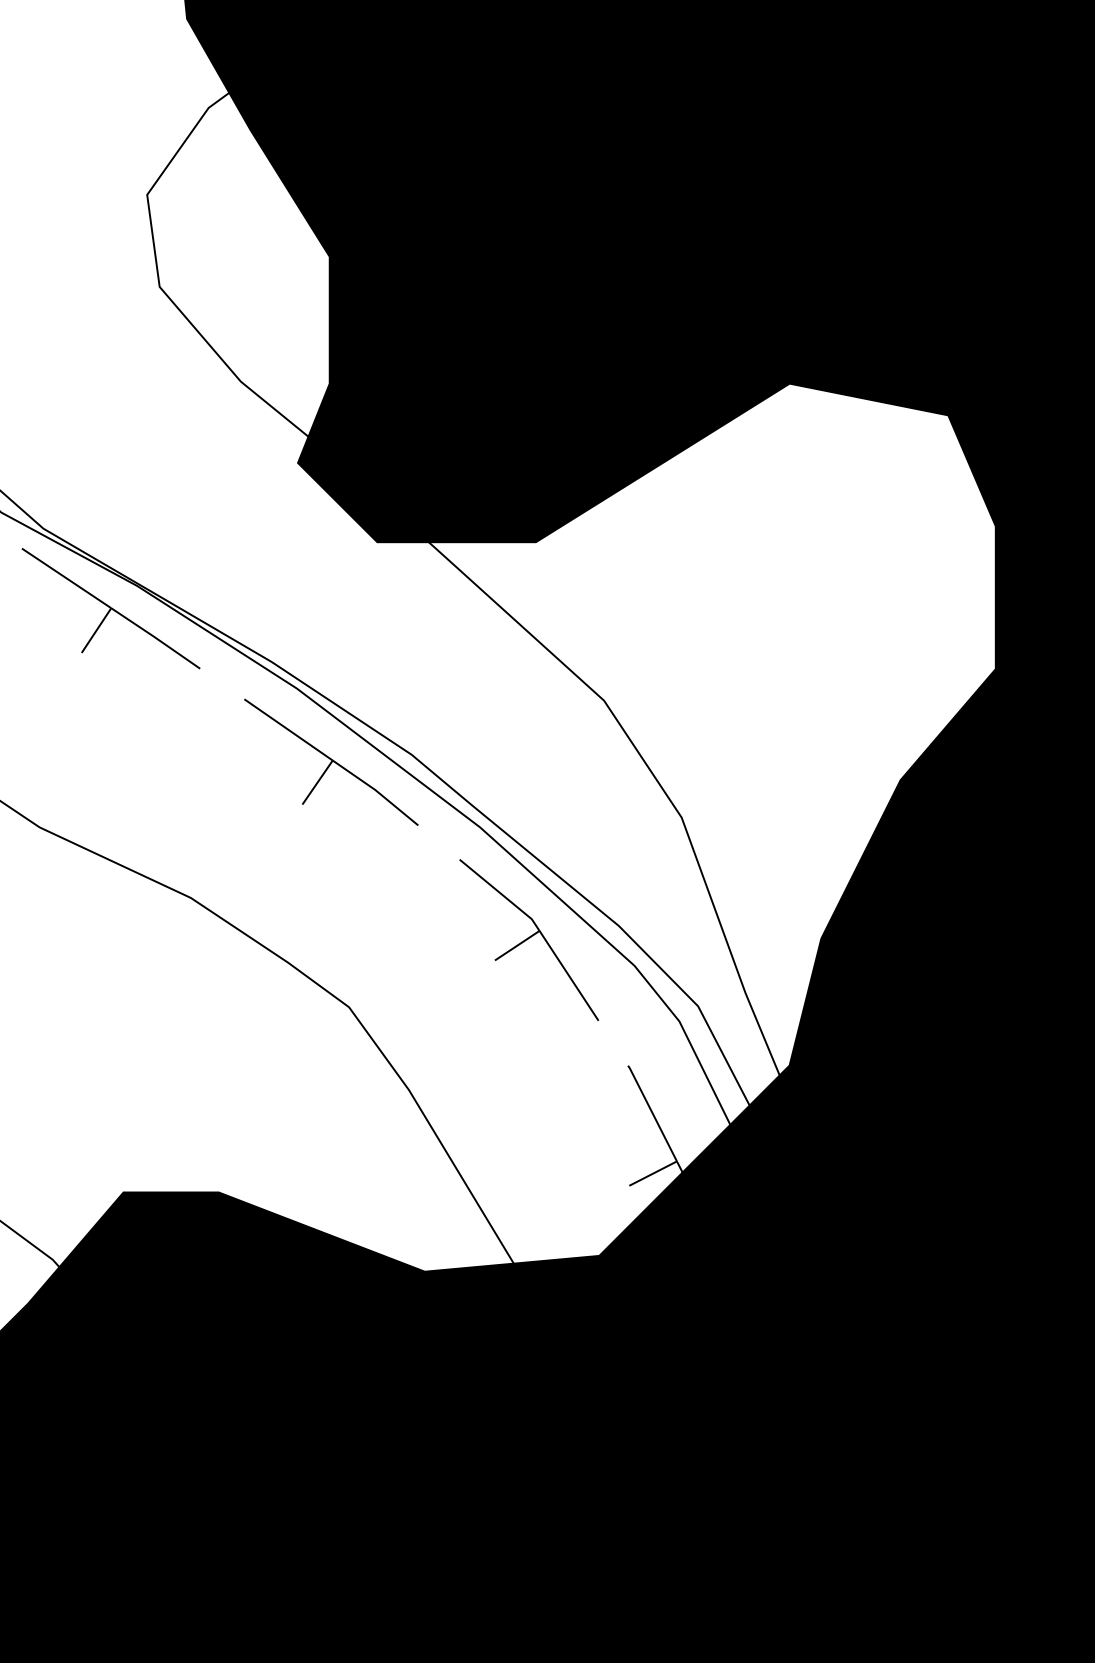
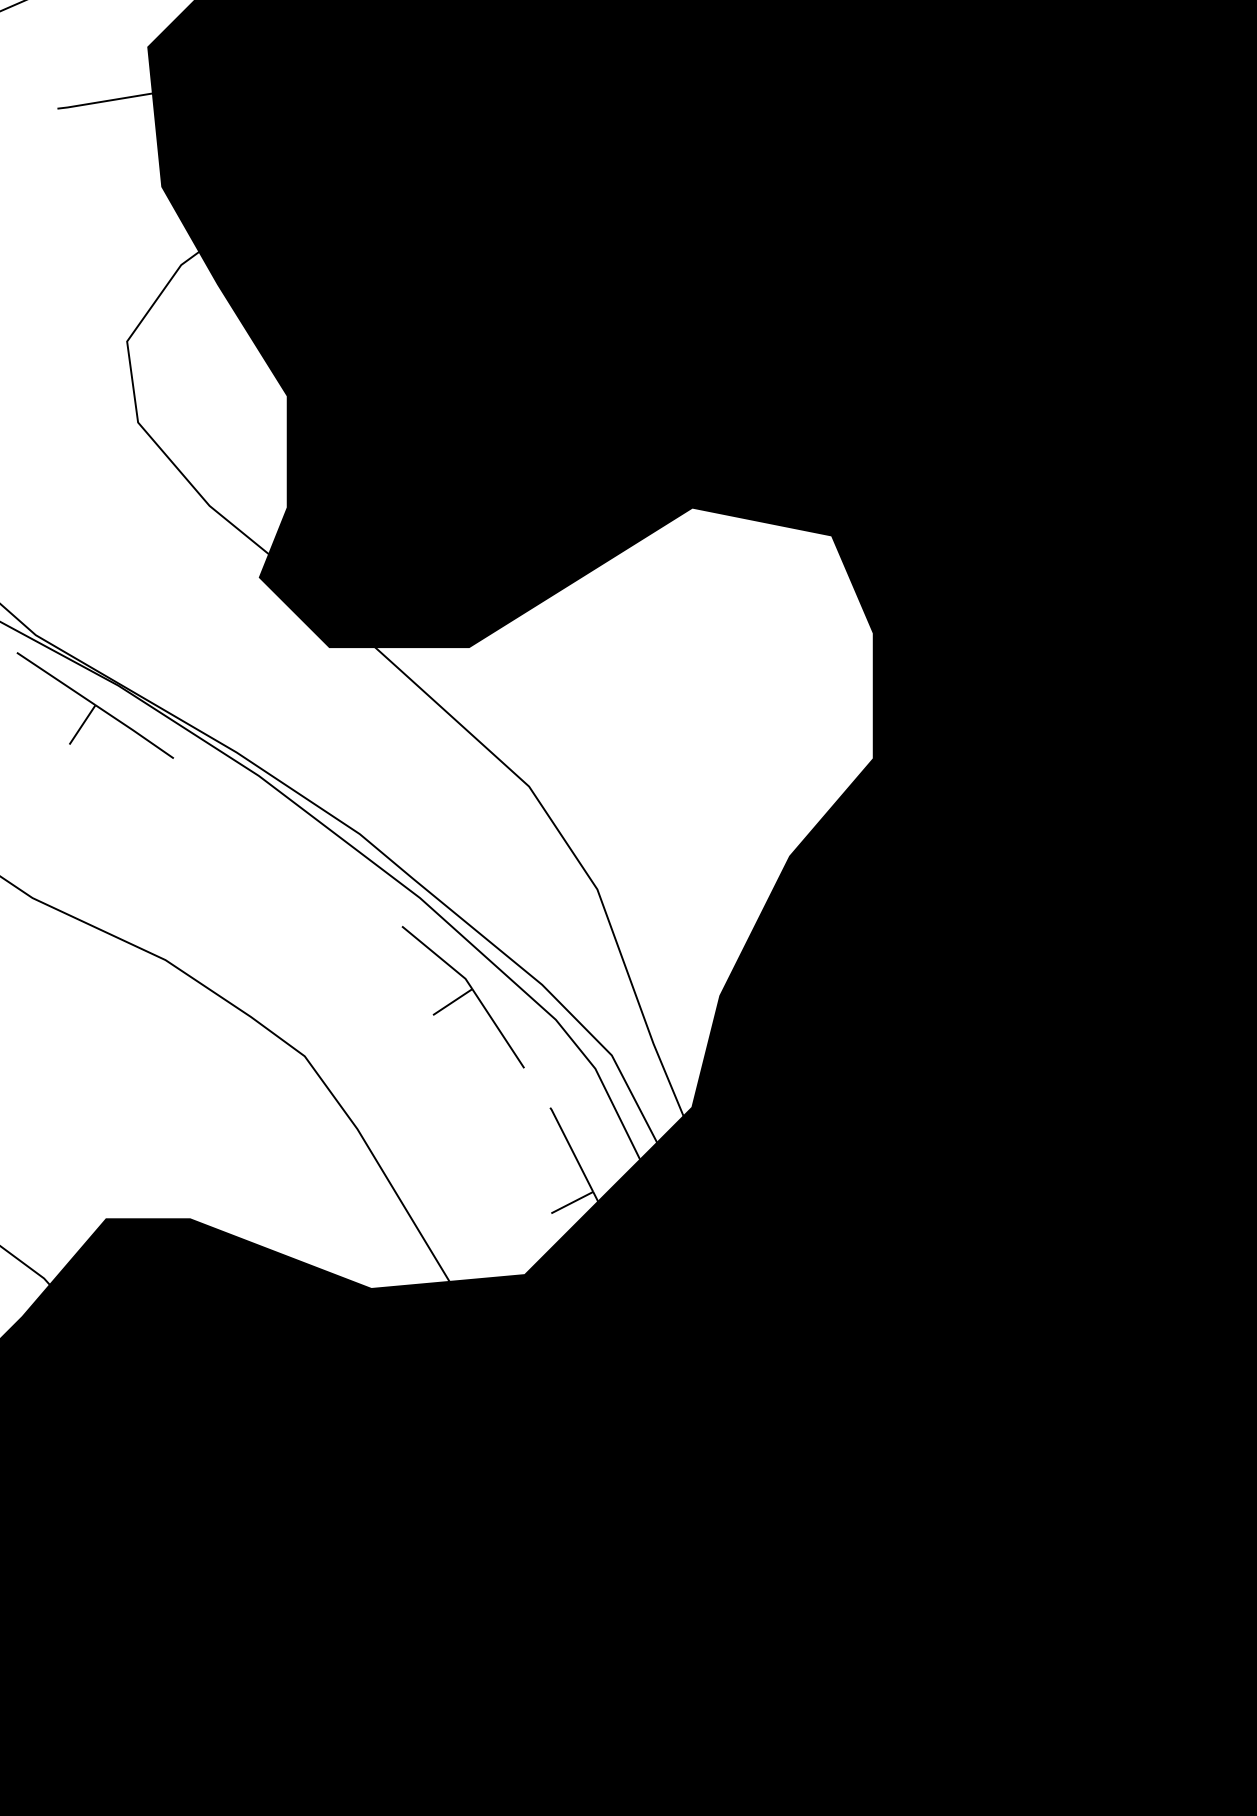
part: (330, 761) -> (288, 840), removed

